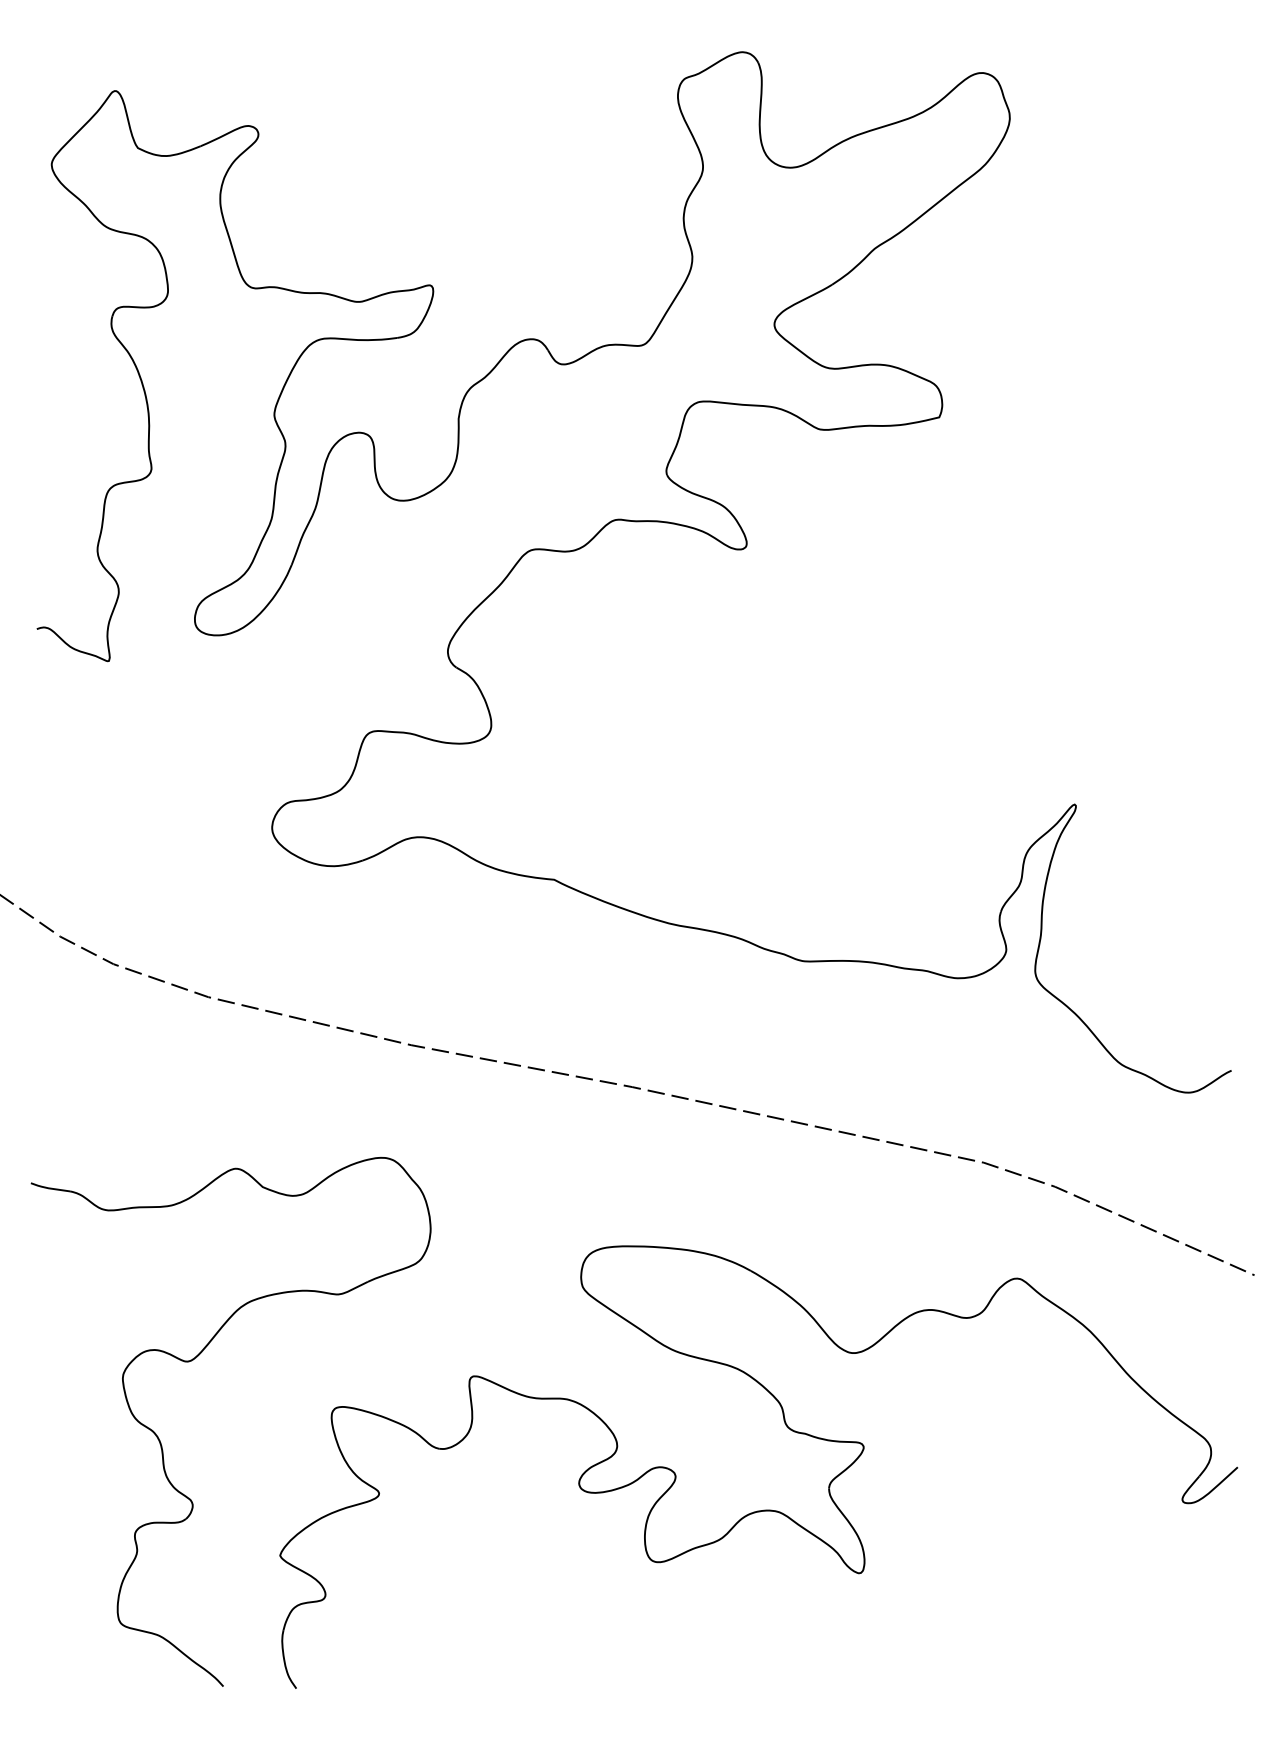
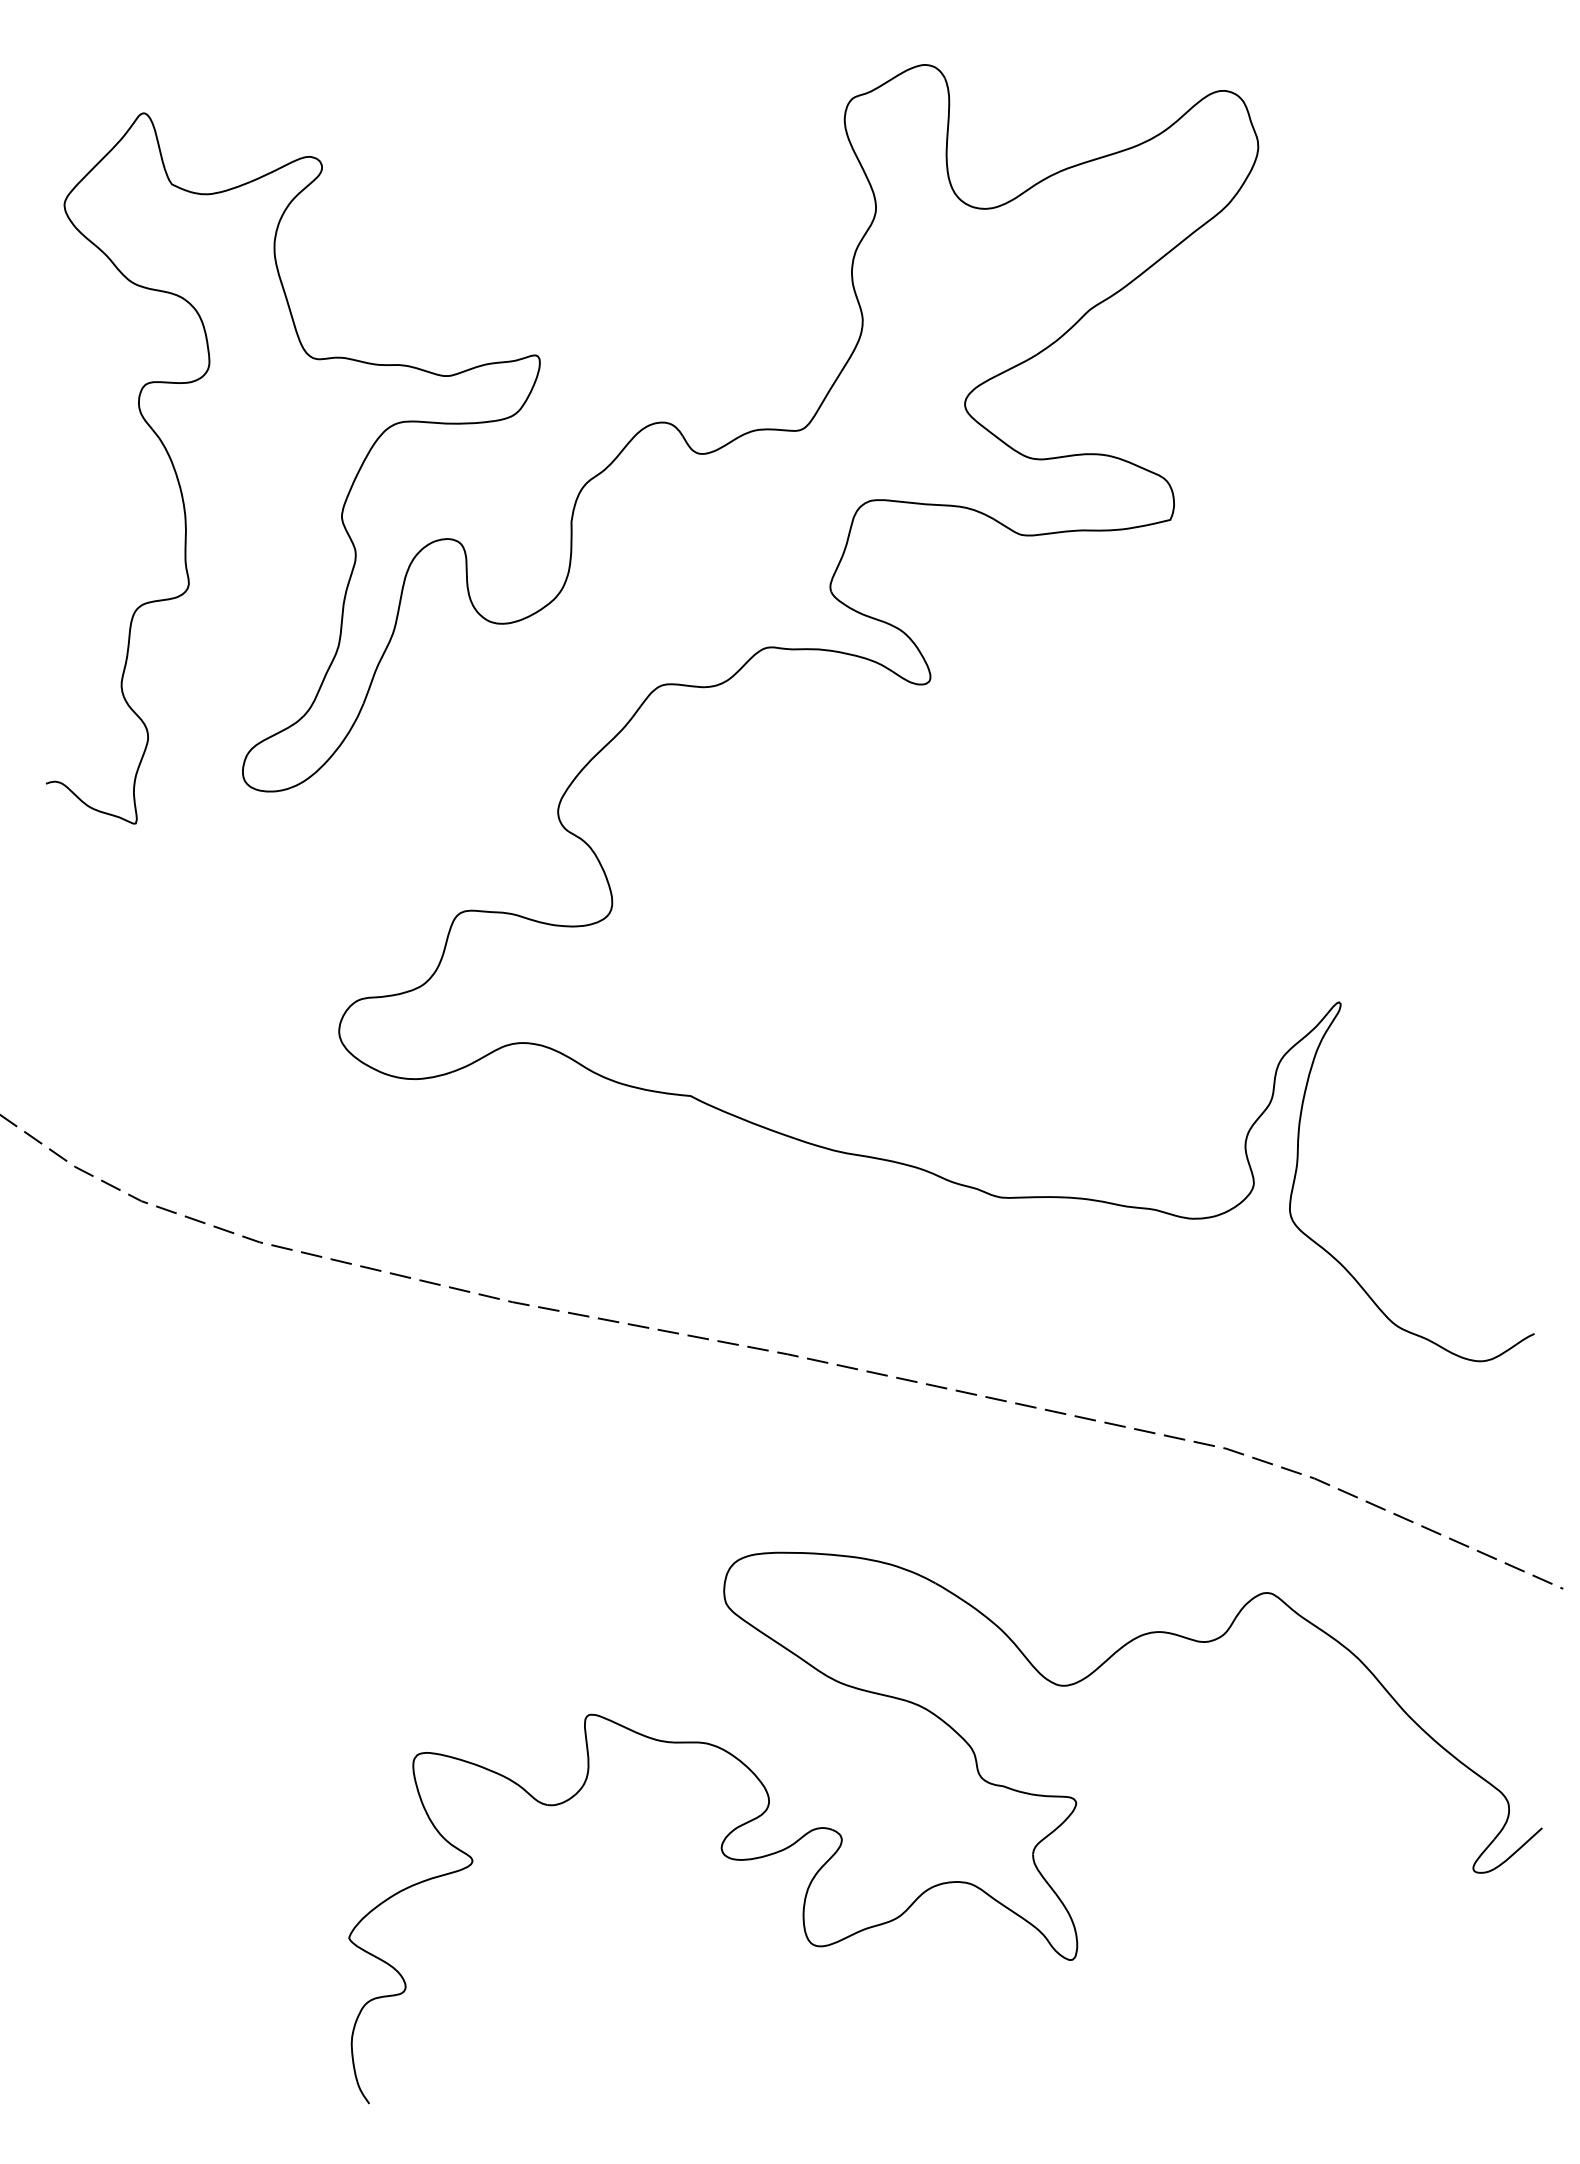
part: (193, 1360) -> (241, 1694), removed

